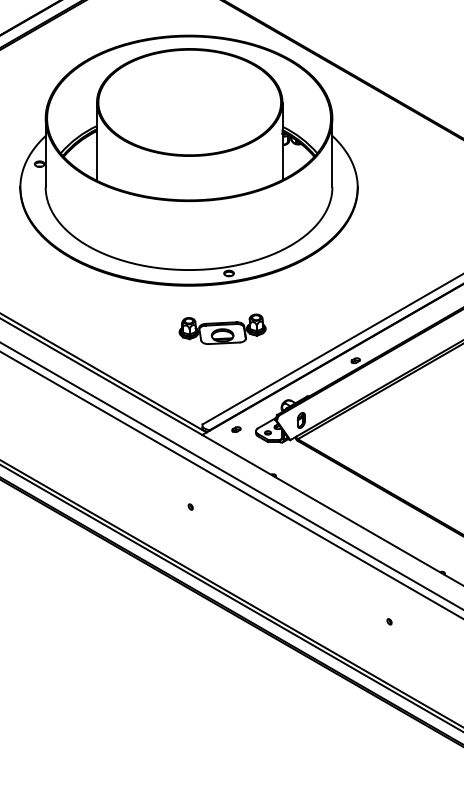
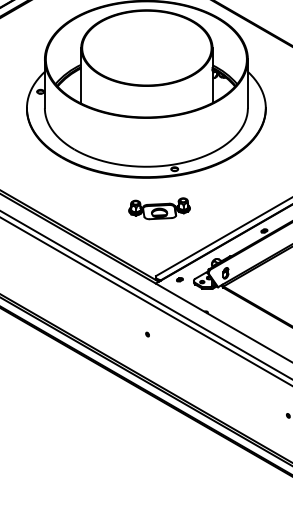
part: (222, 328) -> (159, 208), moved

